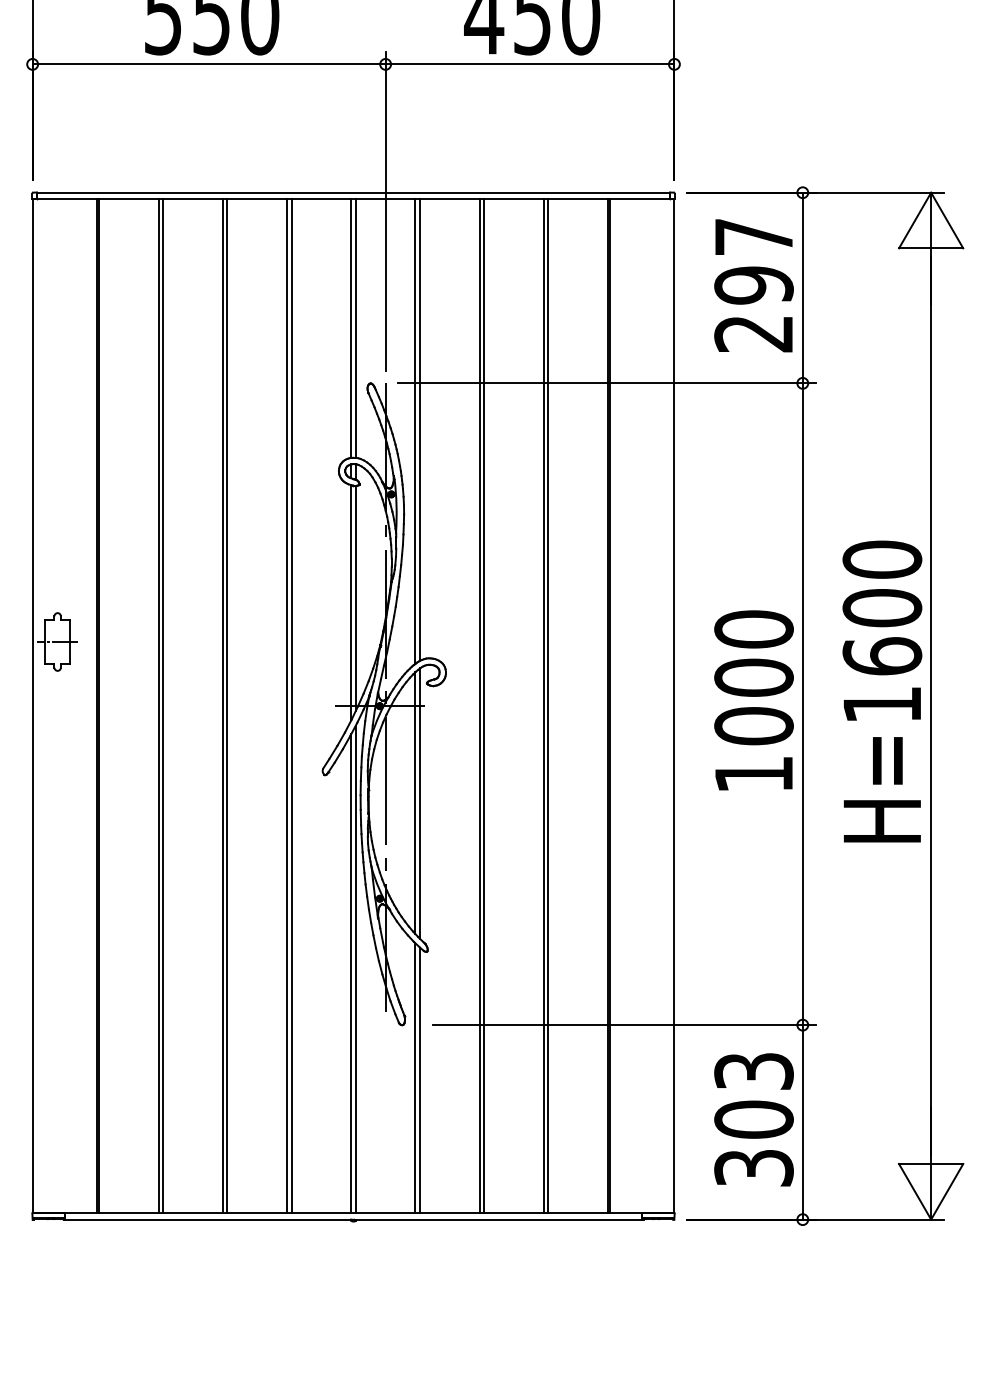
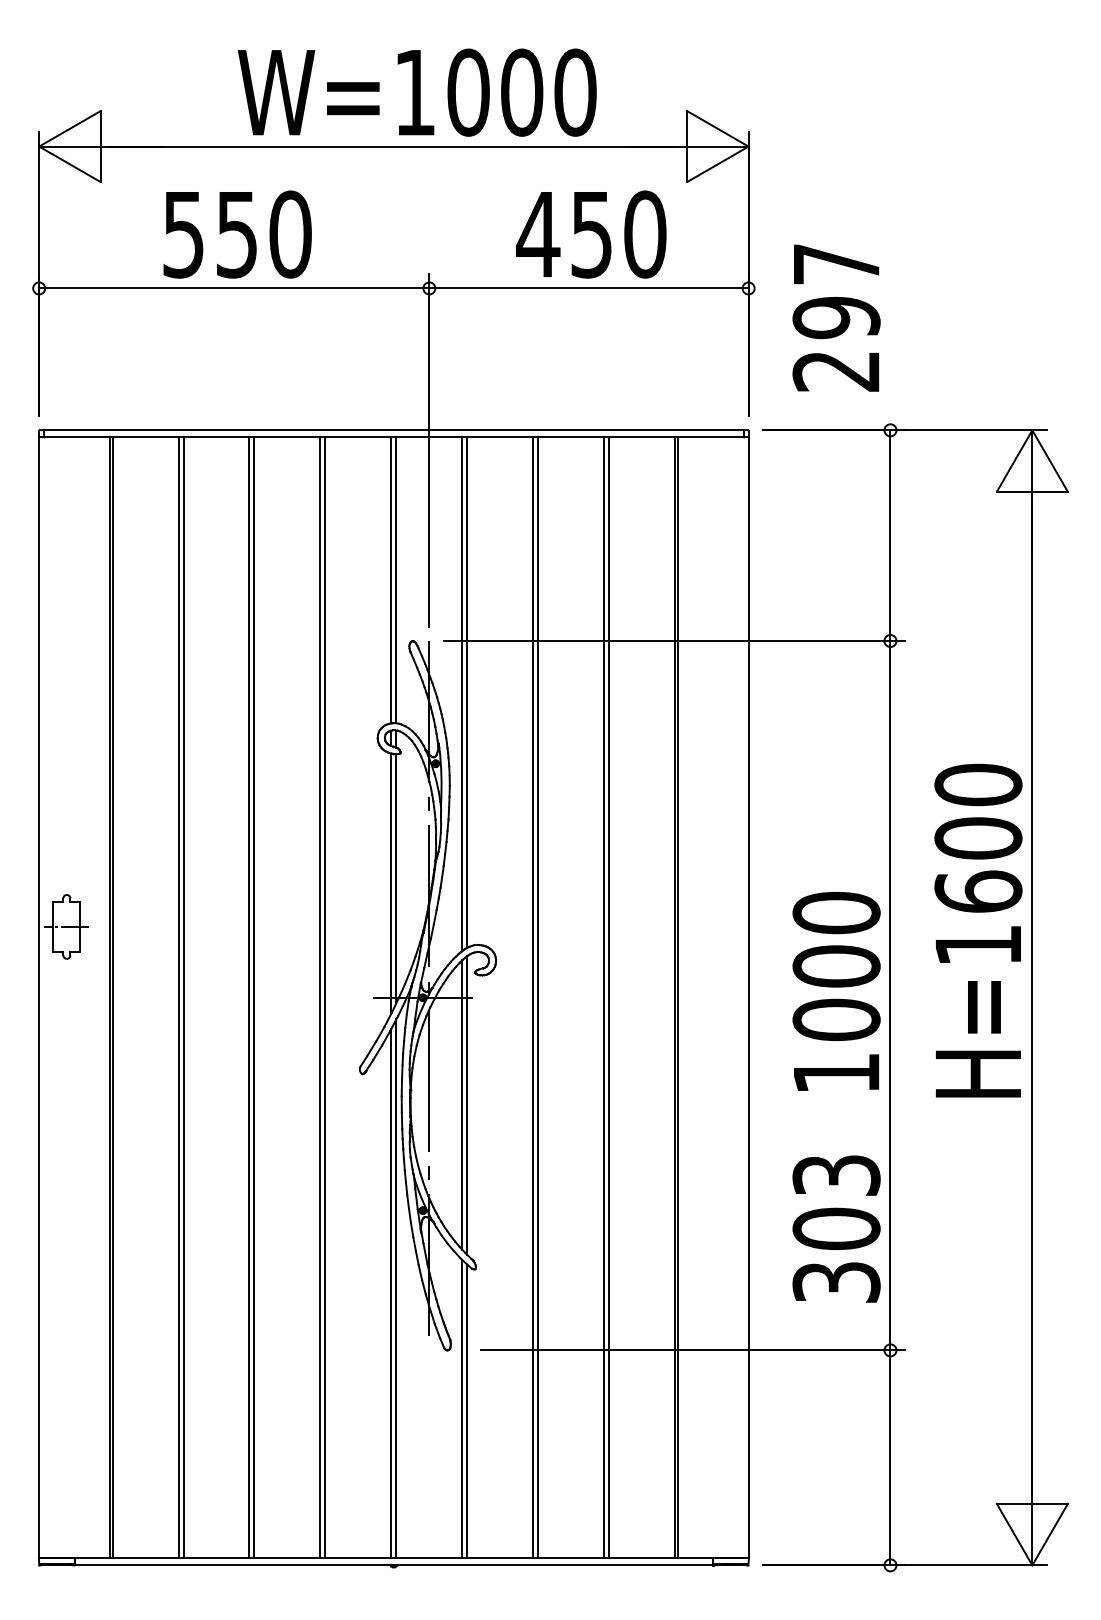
text: (753, 285) -> (836, 317), moved
text: (882, 691) -> (978, 930), moved
text: (753, 1119) -> (836, 1228), moved

